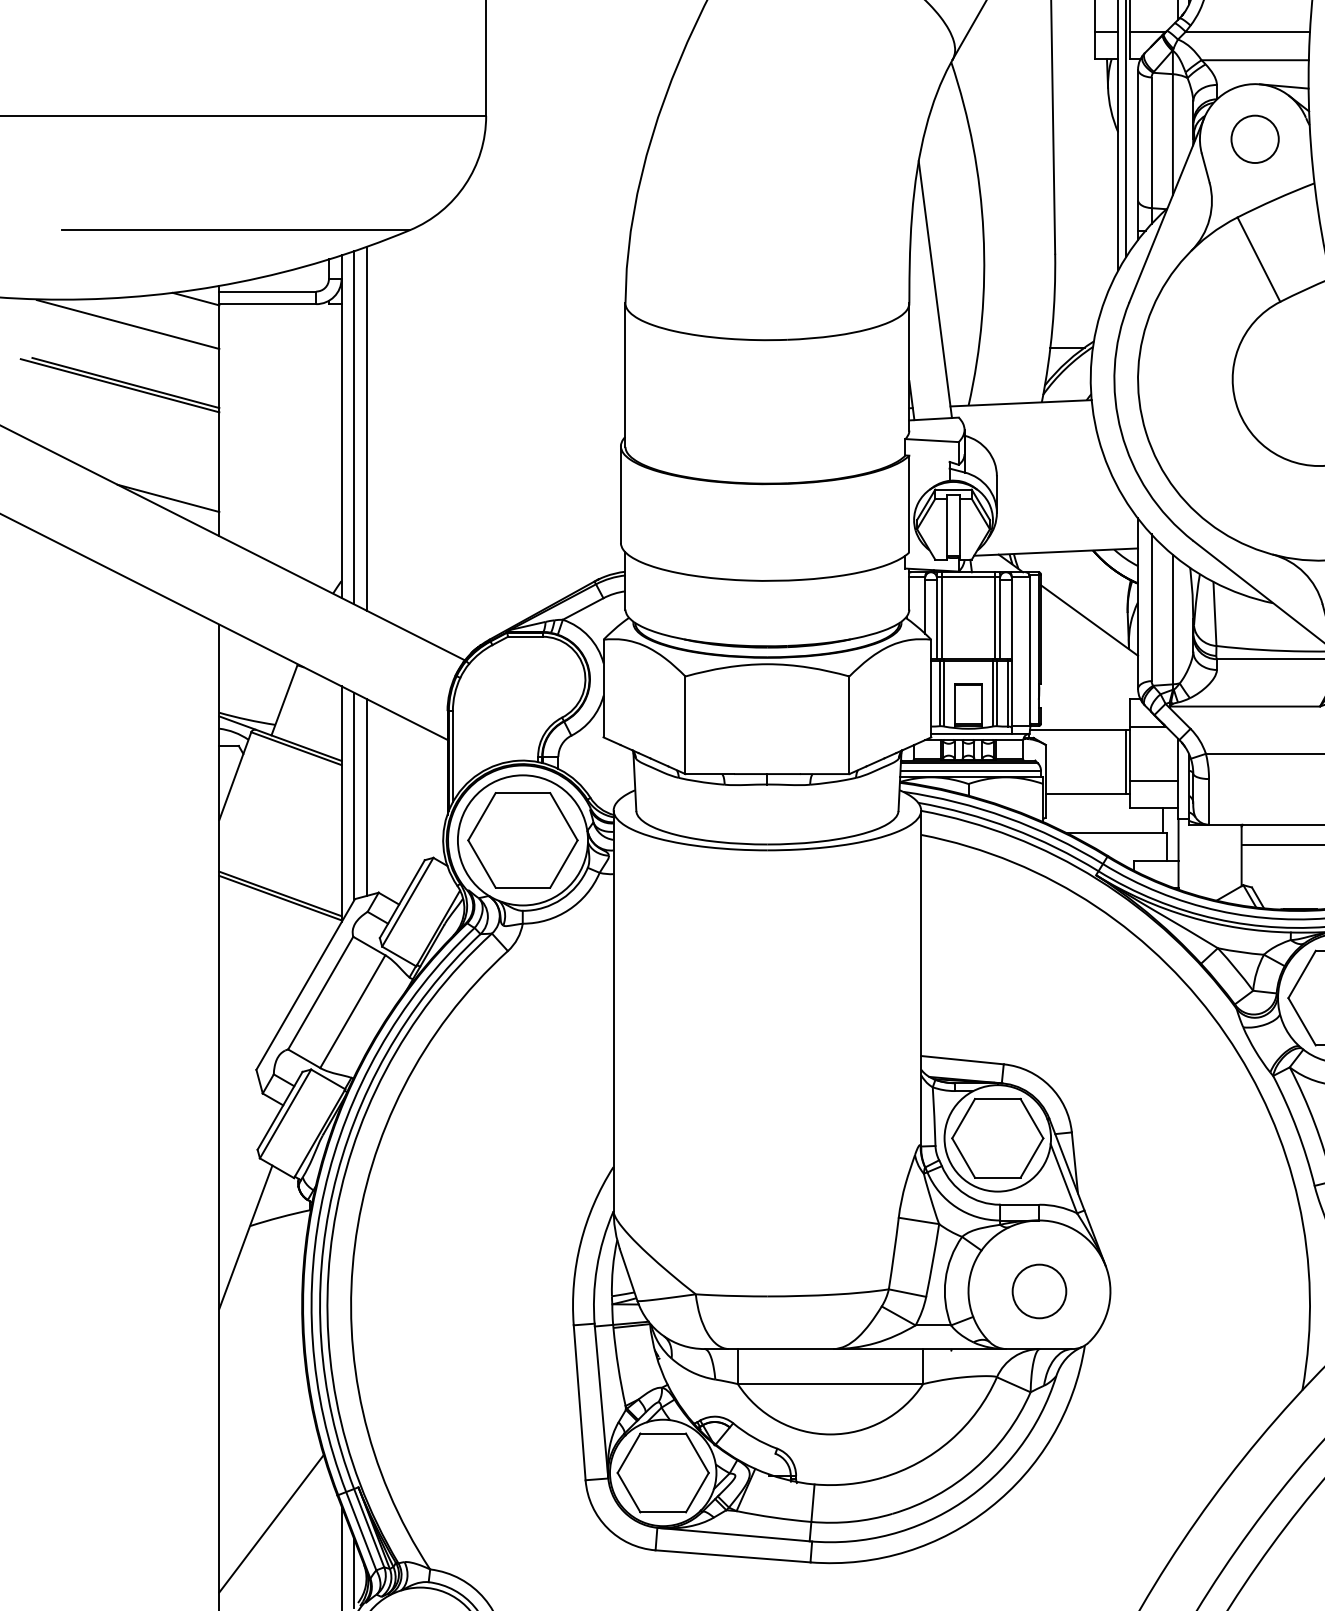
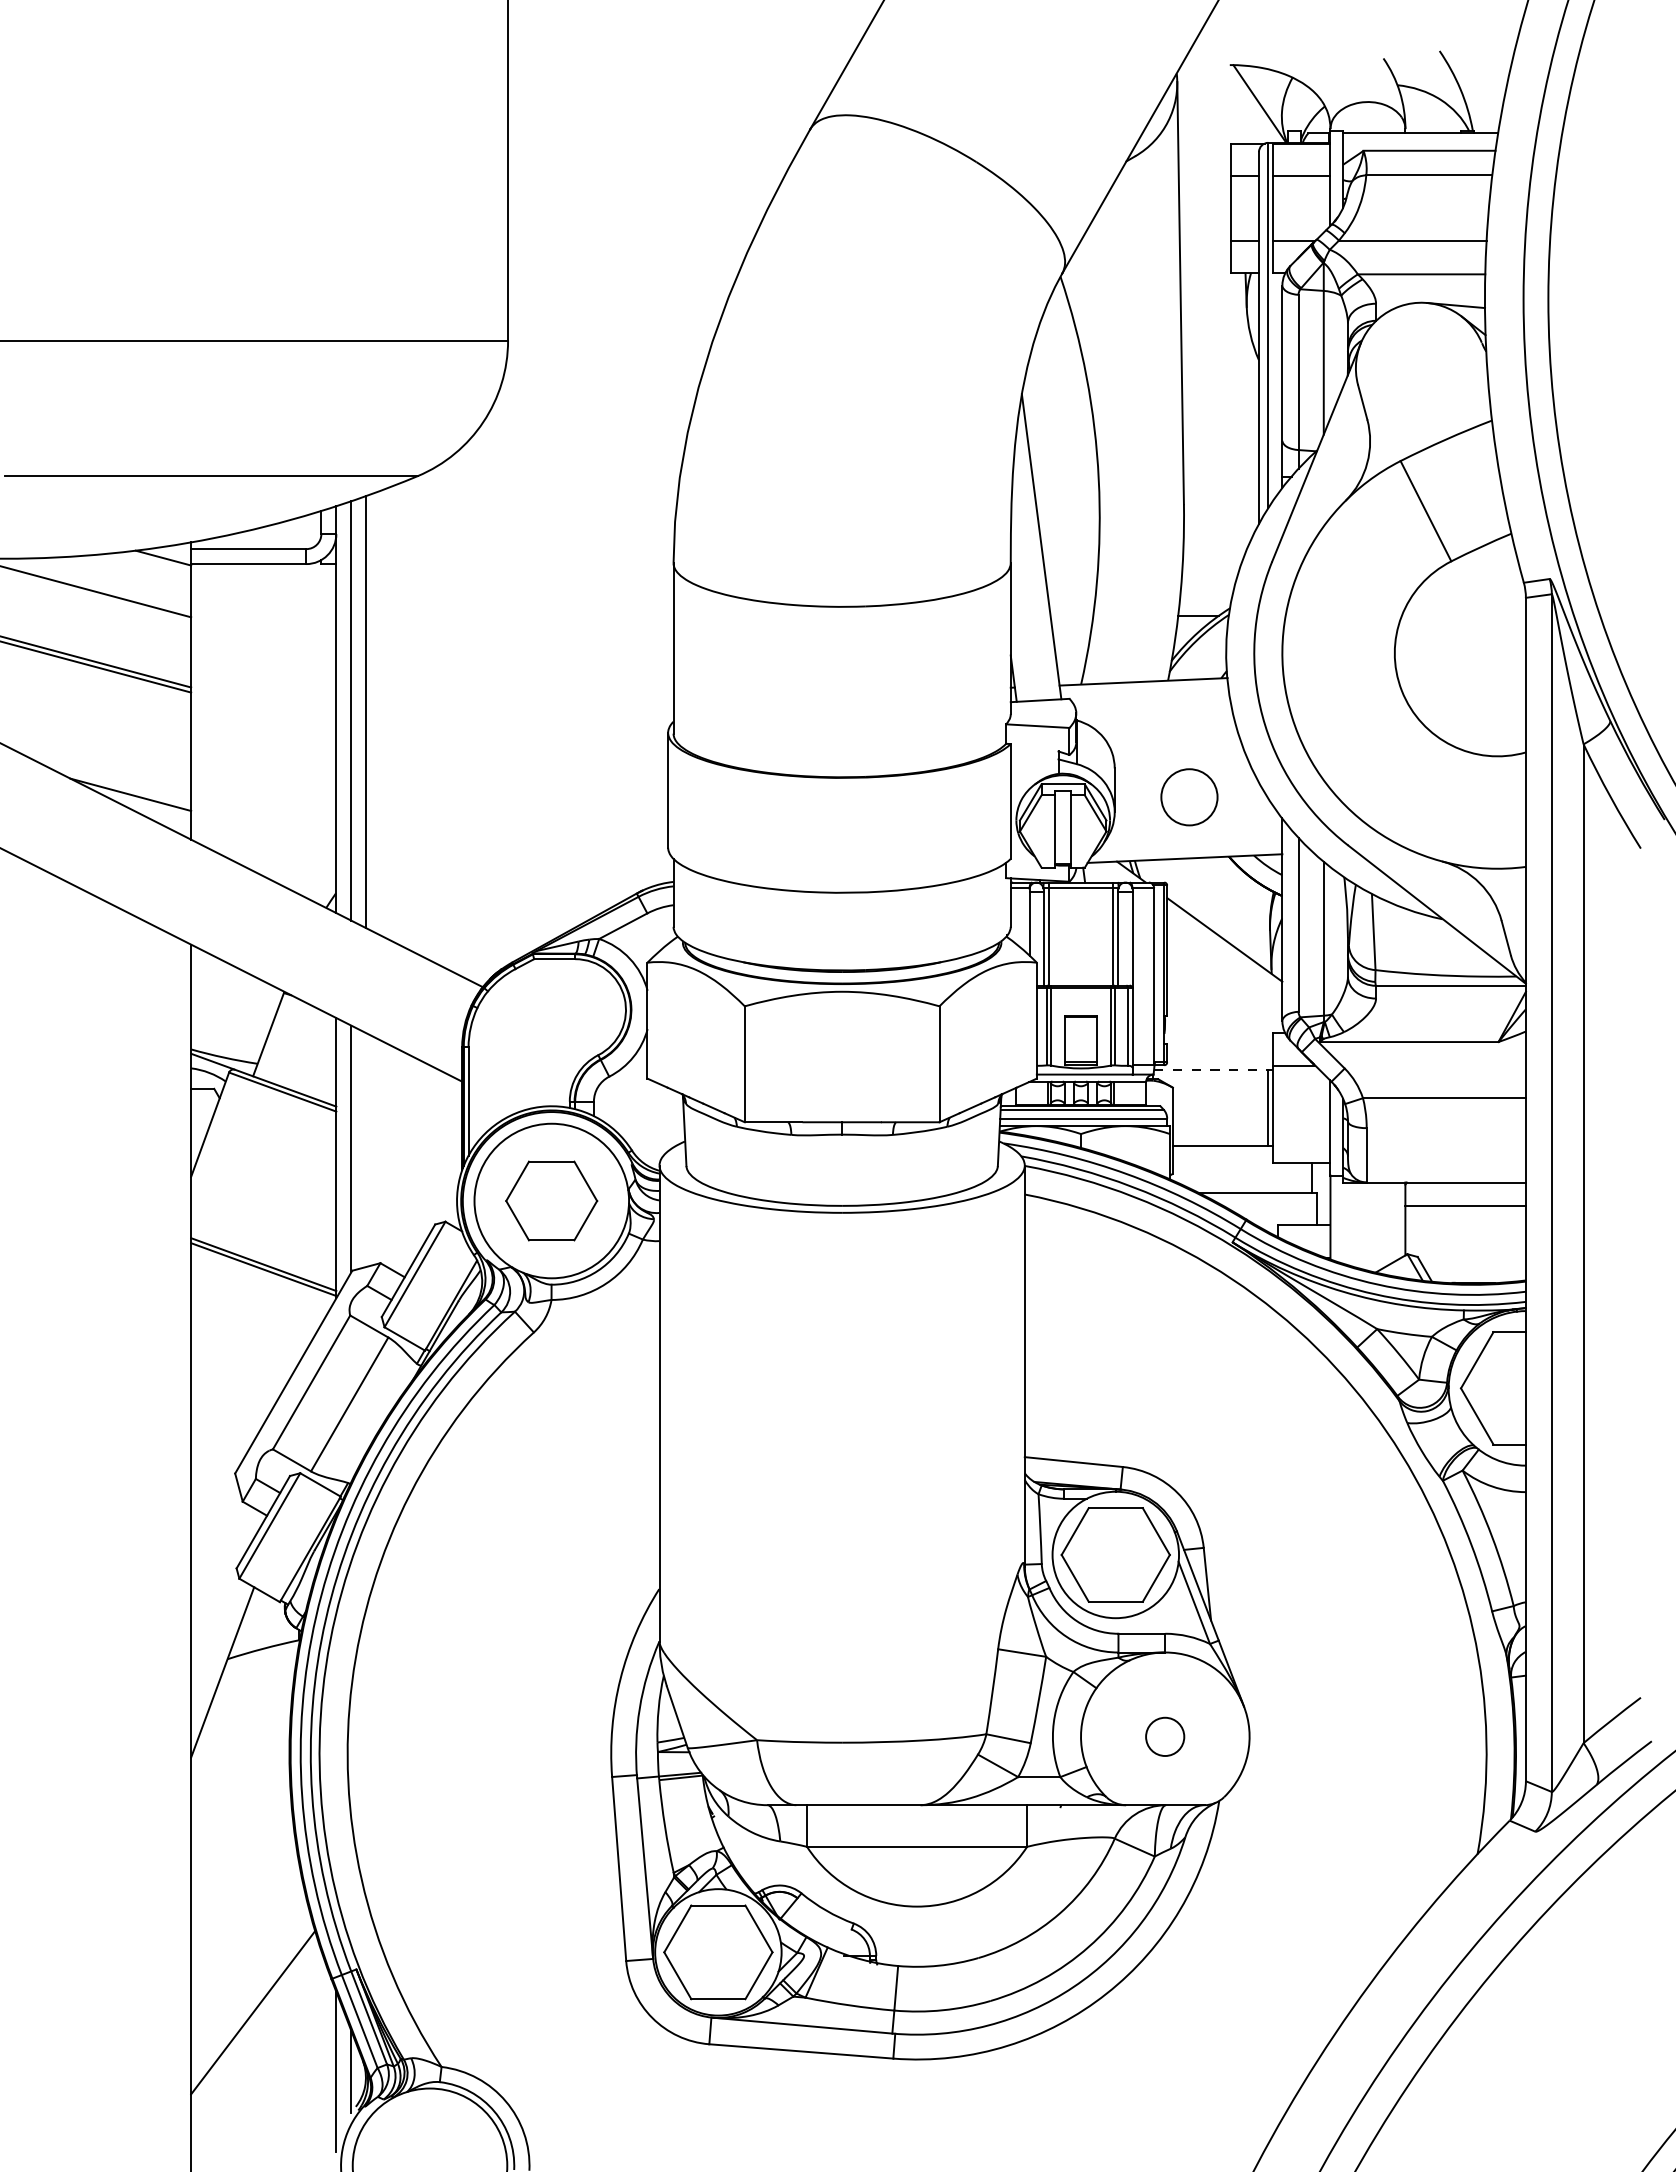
circle: (1255, 139) -> (1189, 797), moved
line: (1080, 730) -> (1214, 1070), solid -> dashed
line: (1154, 781) -> (1301, 1130), removed
line: (366, 797) -> (366, 1149), removed
part: (522, 839) -> (551, 1200), size x0.7
circle: (1038, 1291) -> (1164, 1736), size x0.6

